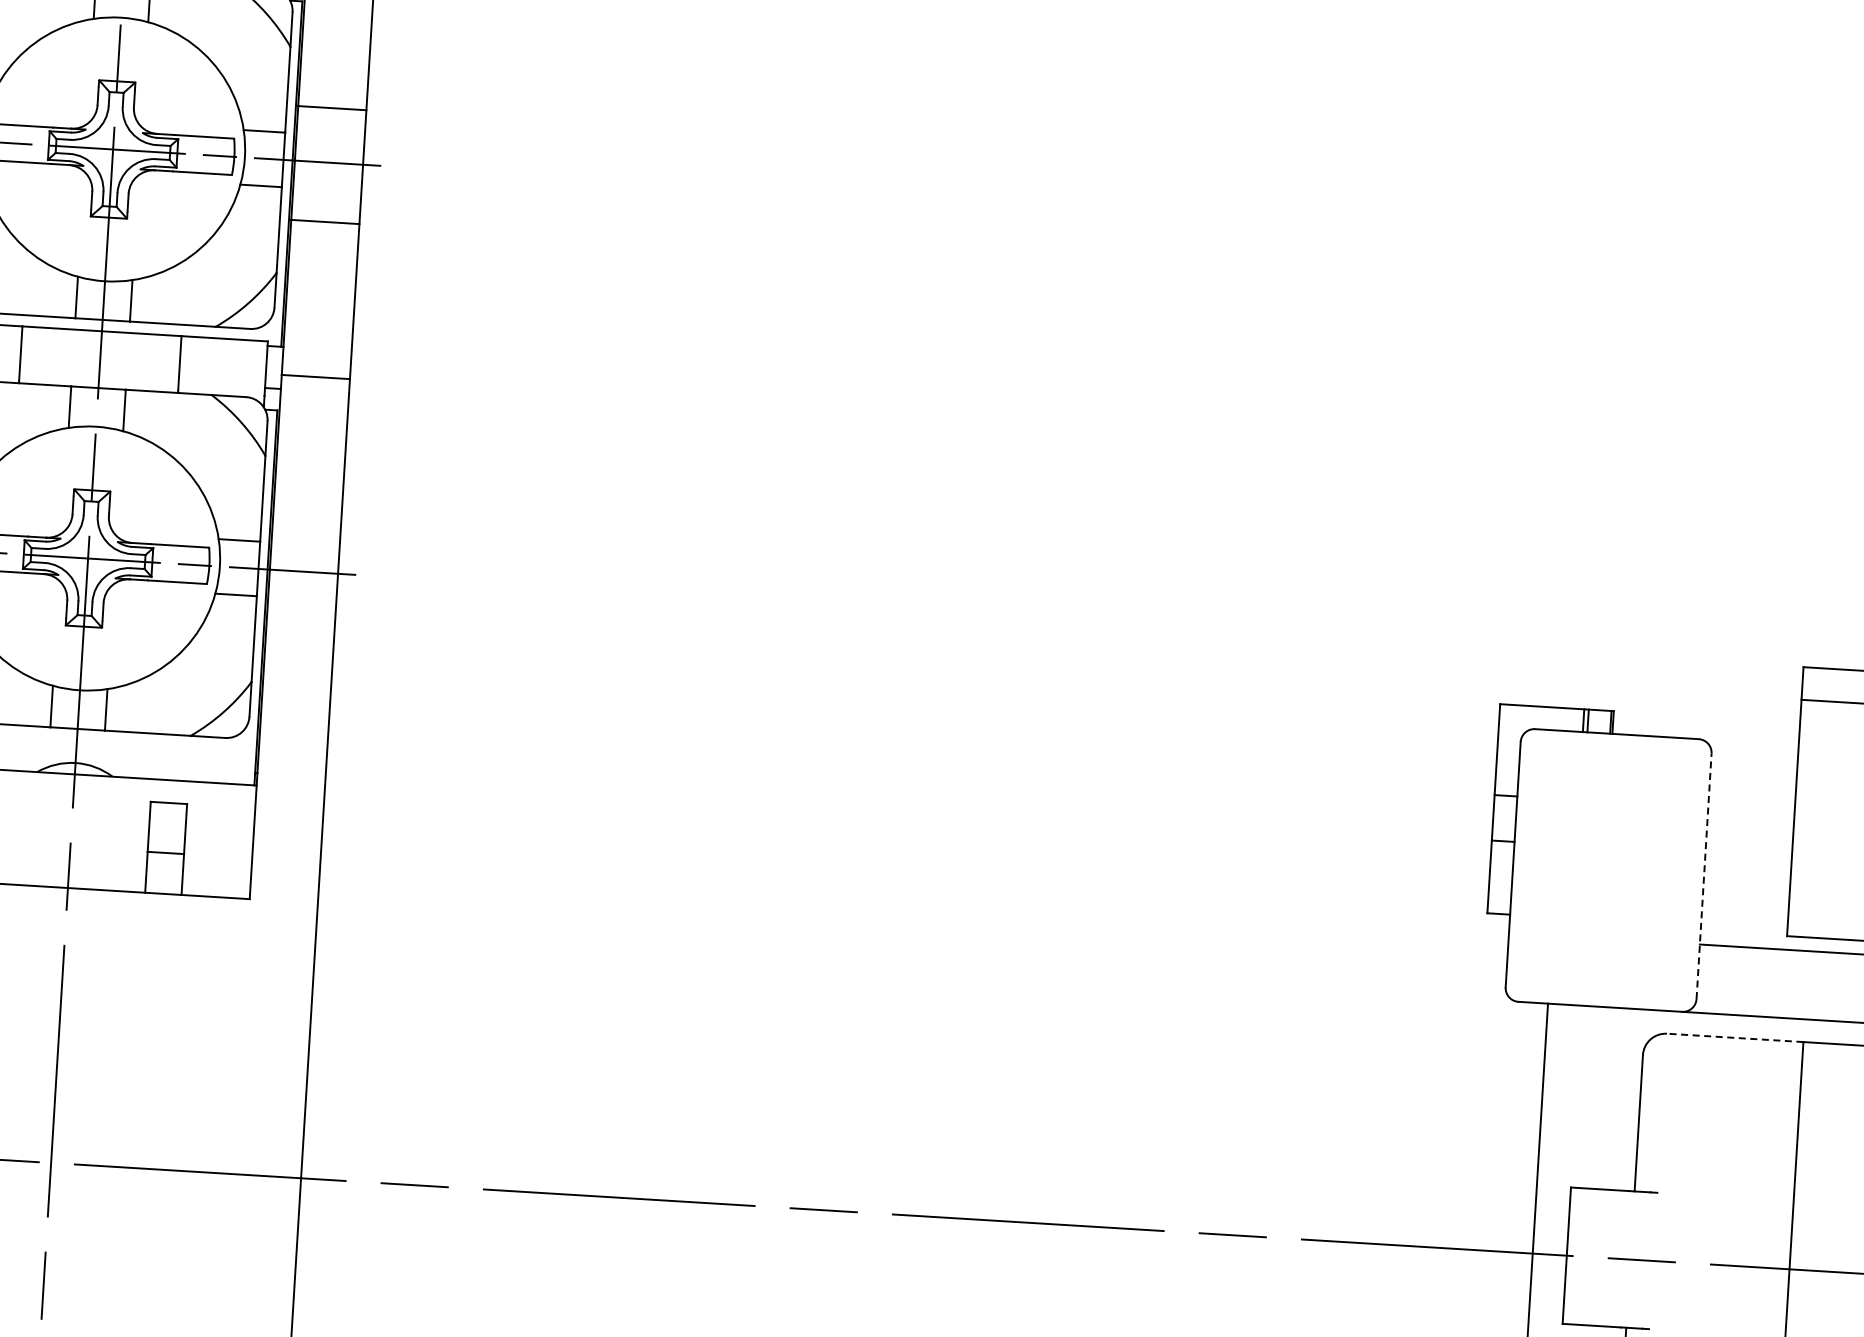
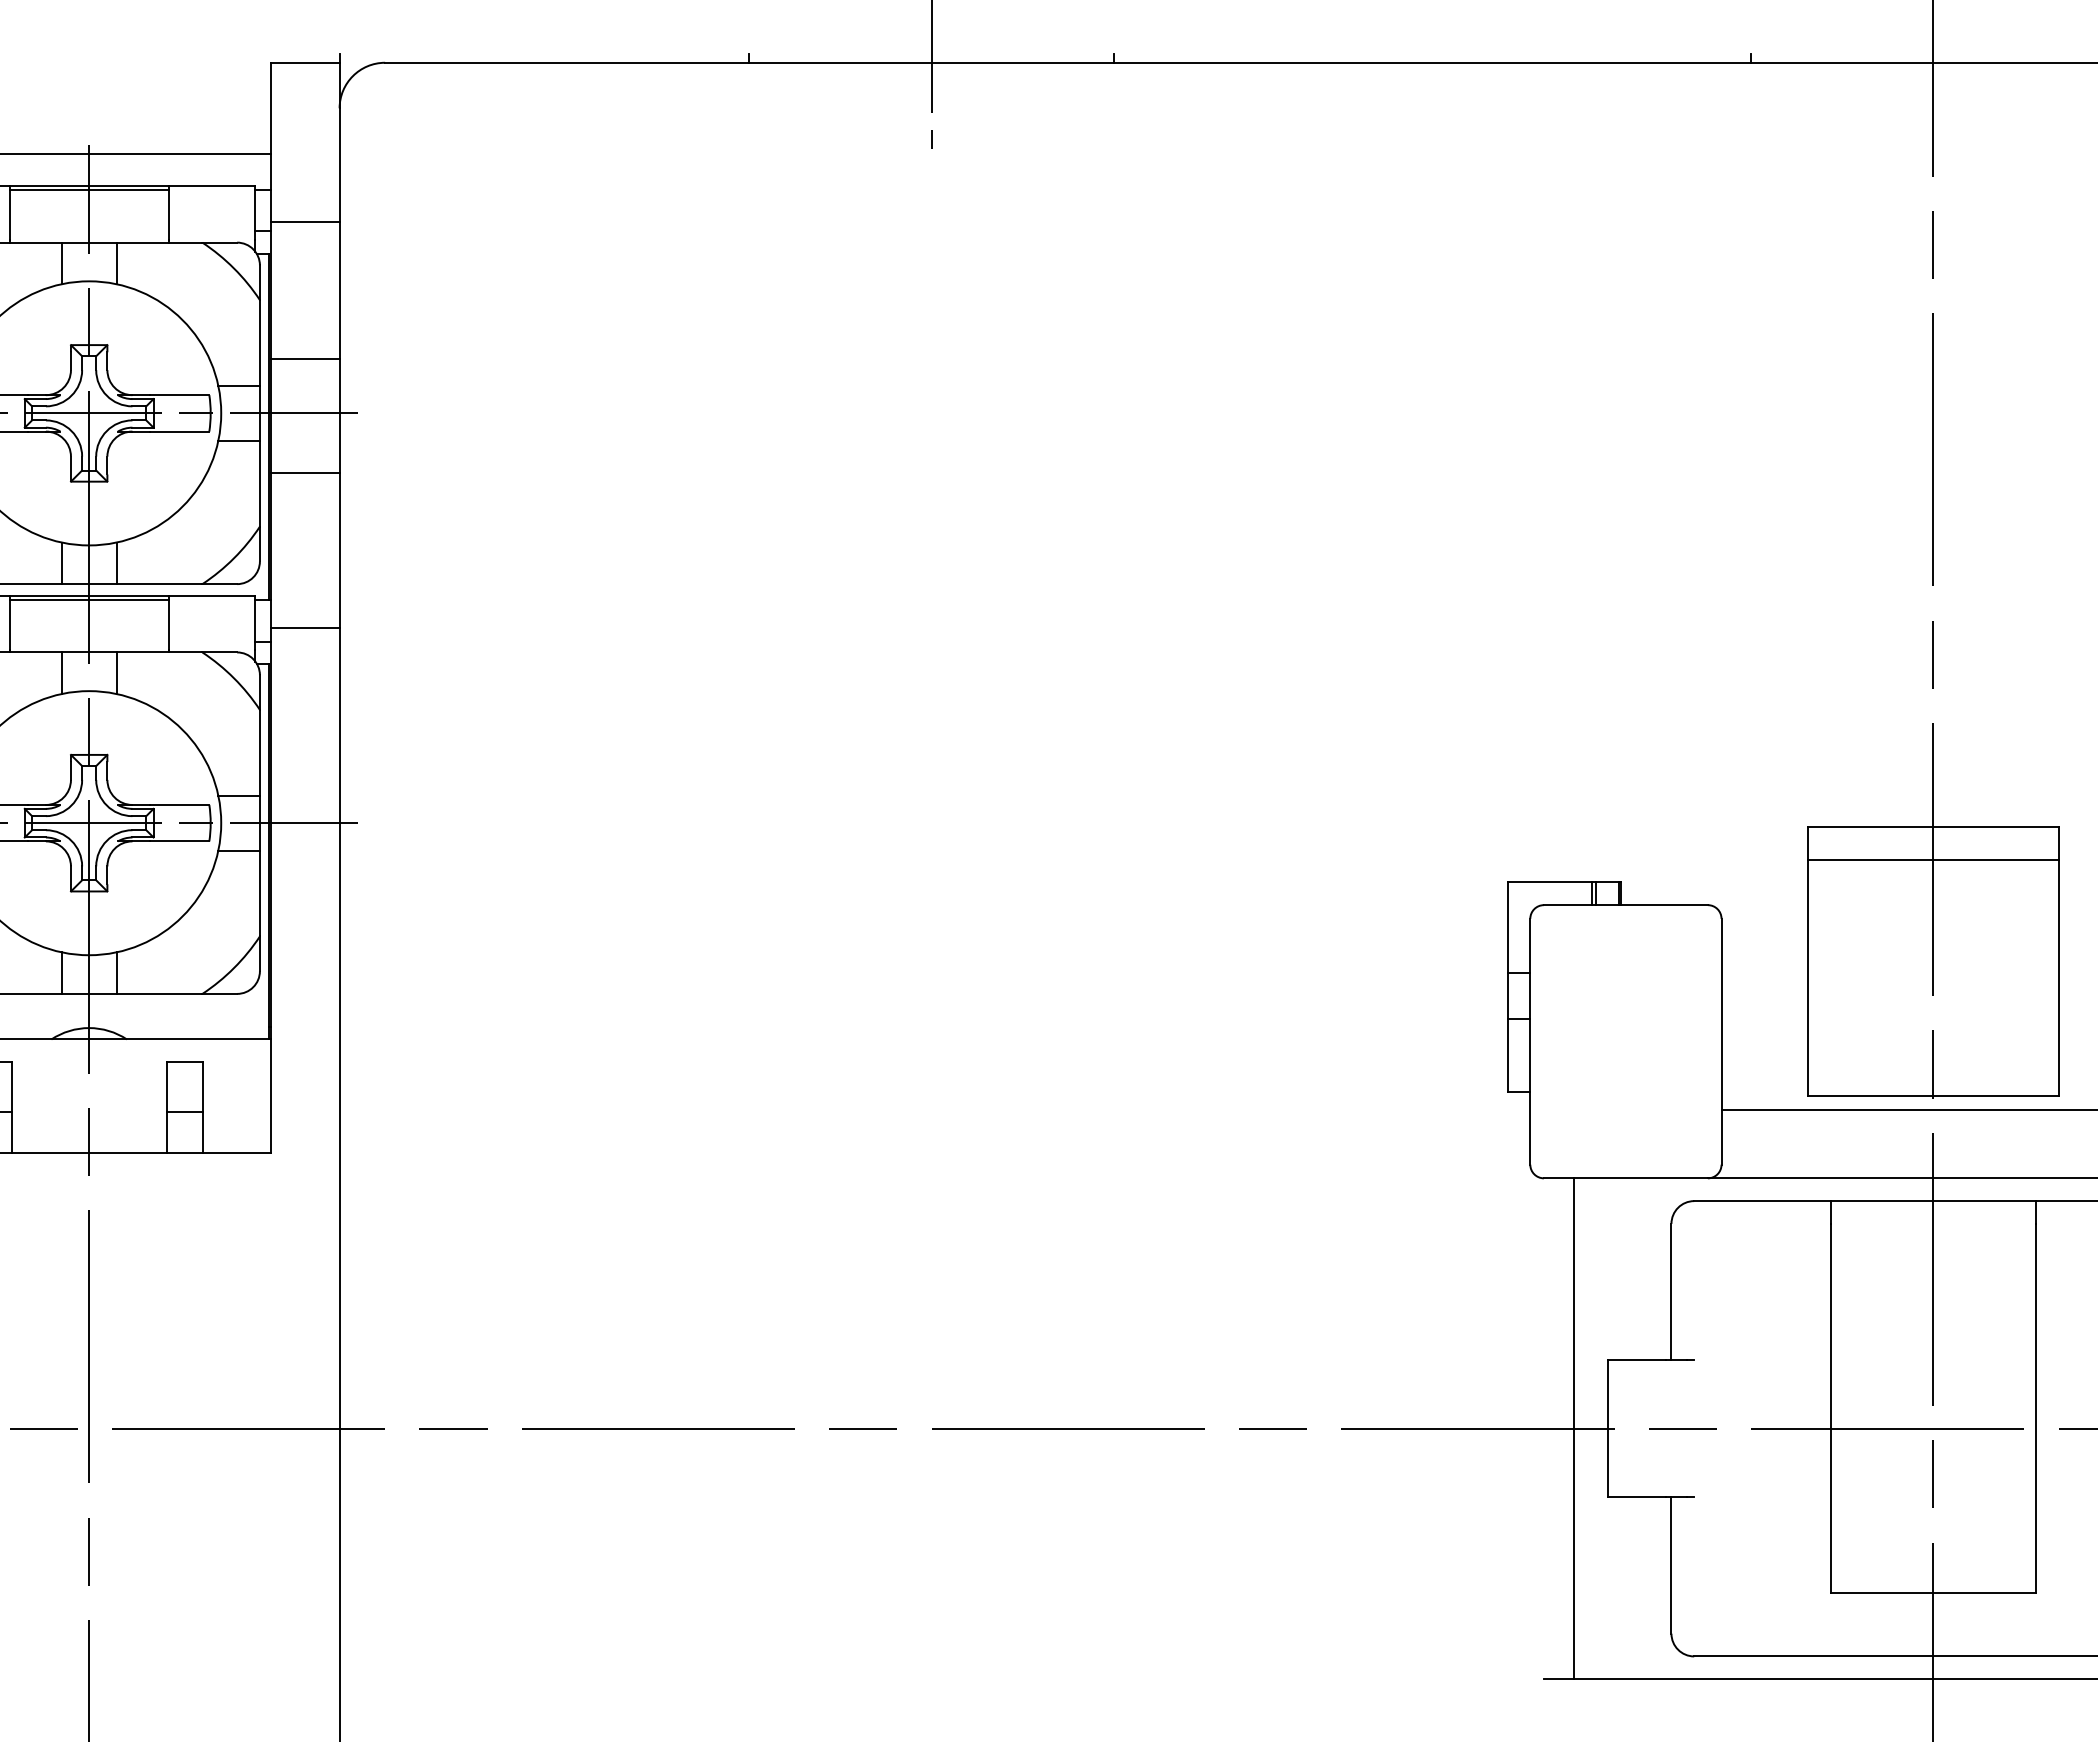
line: (101, 336) -> (88, 600), added
line: (1704, 876) -> (1721, 1041), dashed -> solid
line: (1735, 1038) -> (1762, 1201), dashed -> solid

